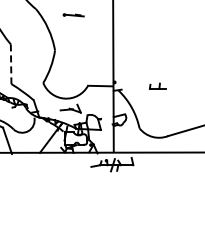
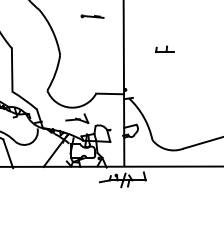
line: (73, 15) -> (92, 16), moved
line: (11, 64) -> (12, 70), dashed -> solid
part: (157, 85) -> (164, 48), moved

